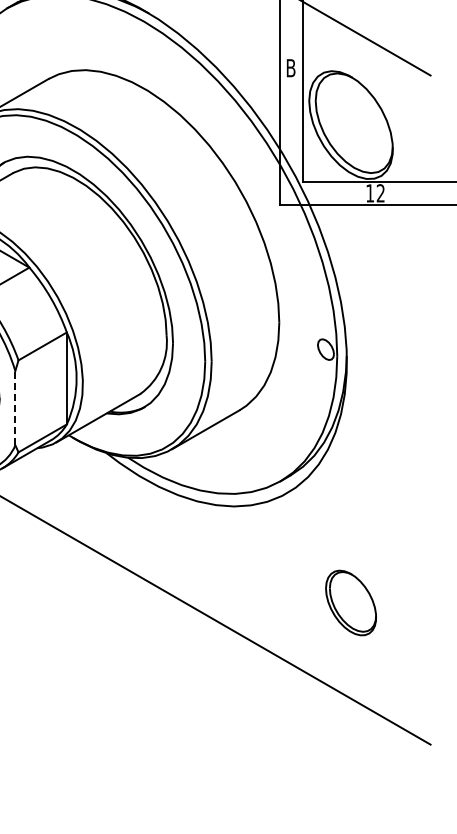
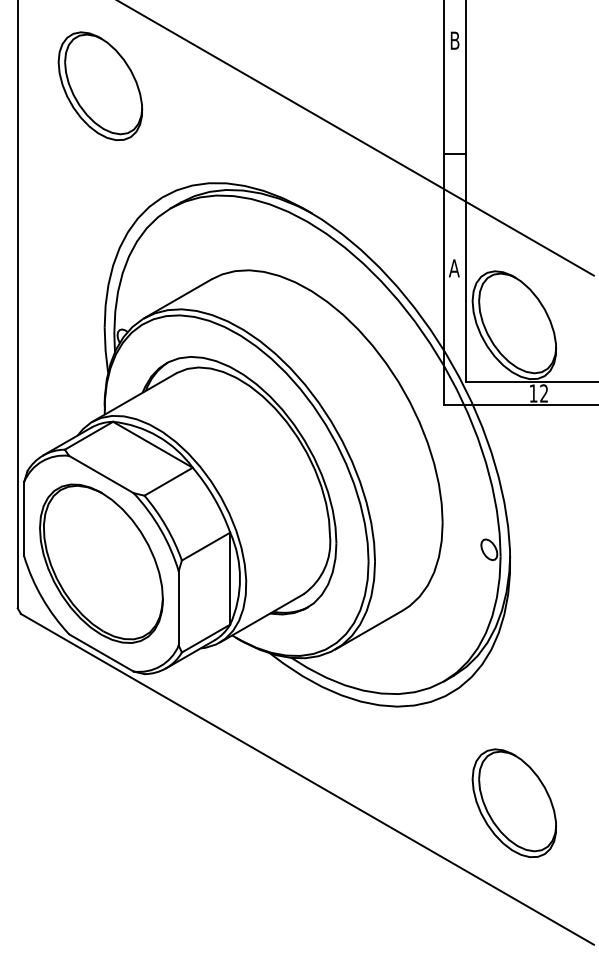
text: (291, 68) -> (454, 268), B -> A
line: (15, 407) -> (178, 607), dashed -> solid
part: (351, 602) -> (514, 802), size x1.67

